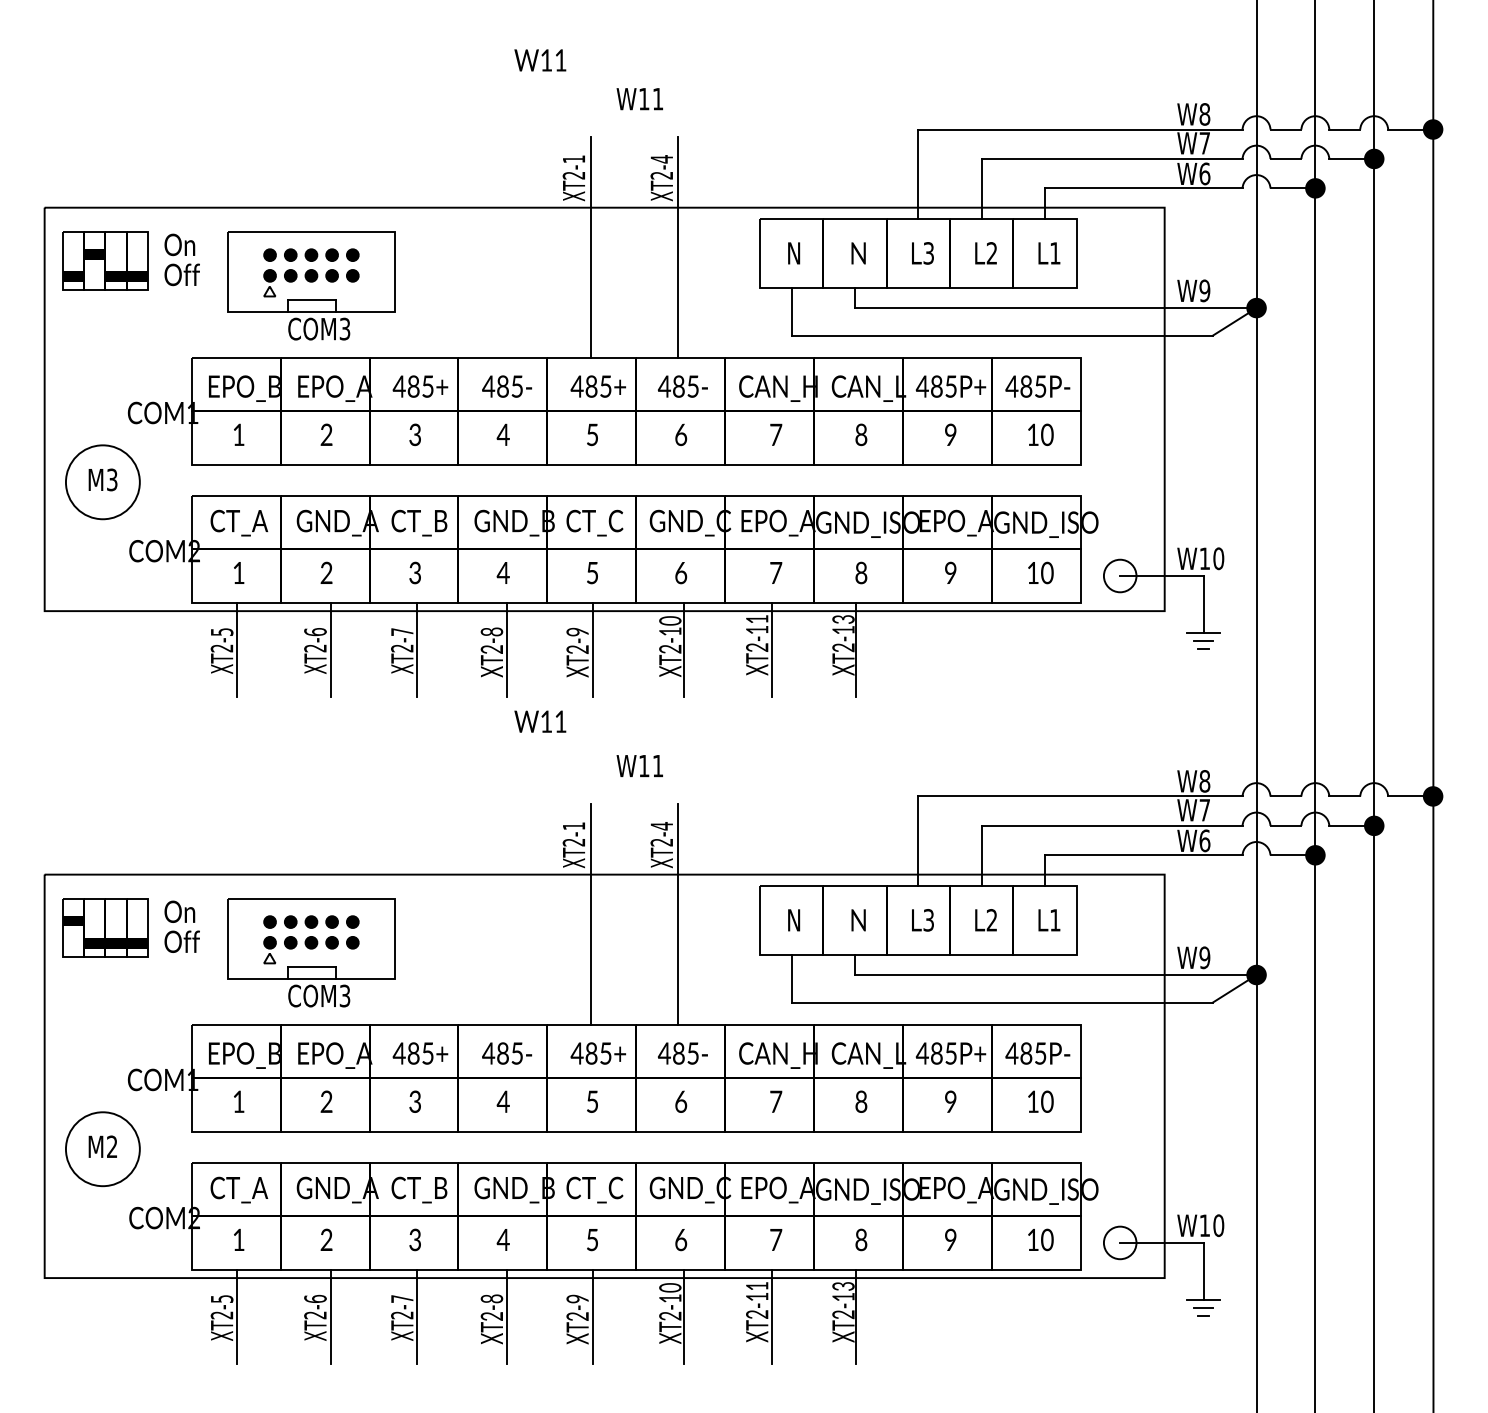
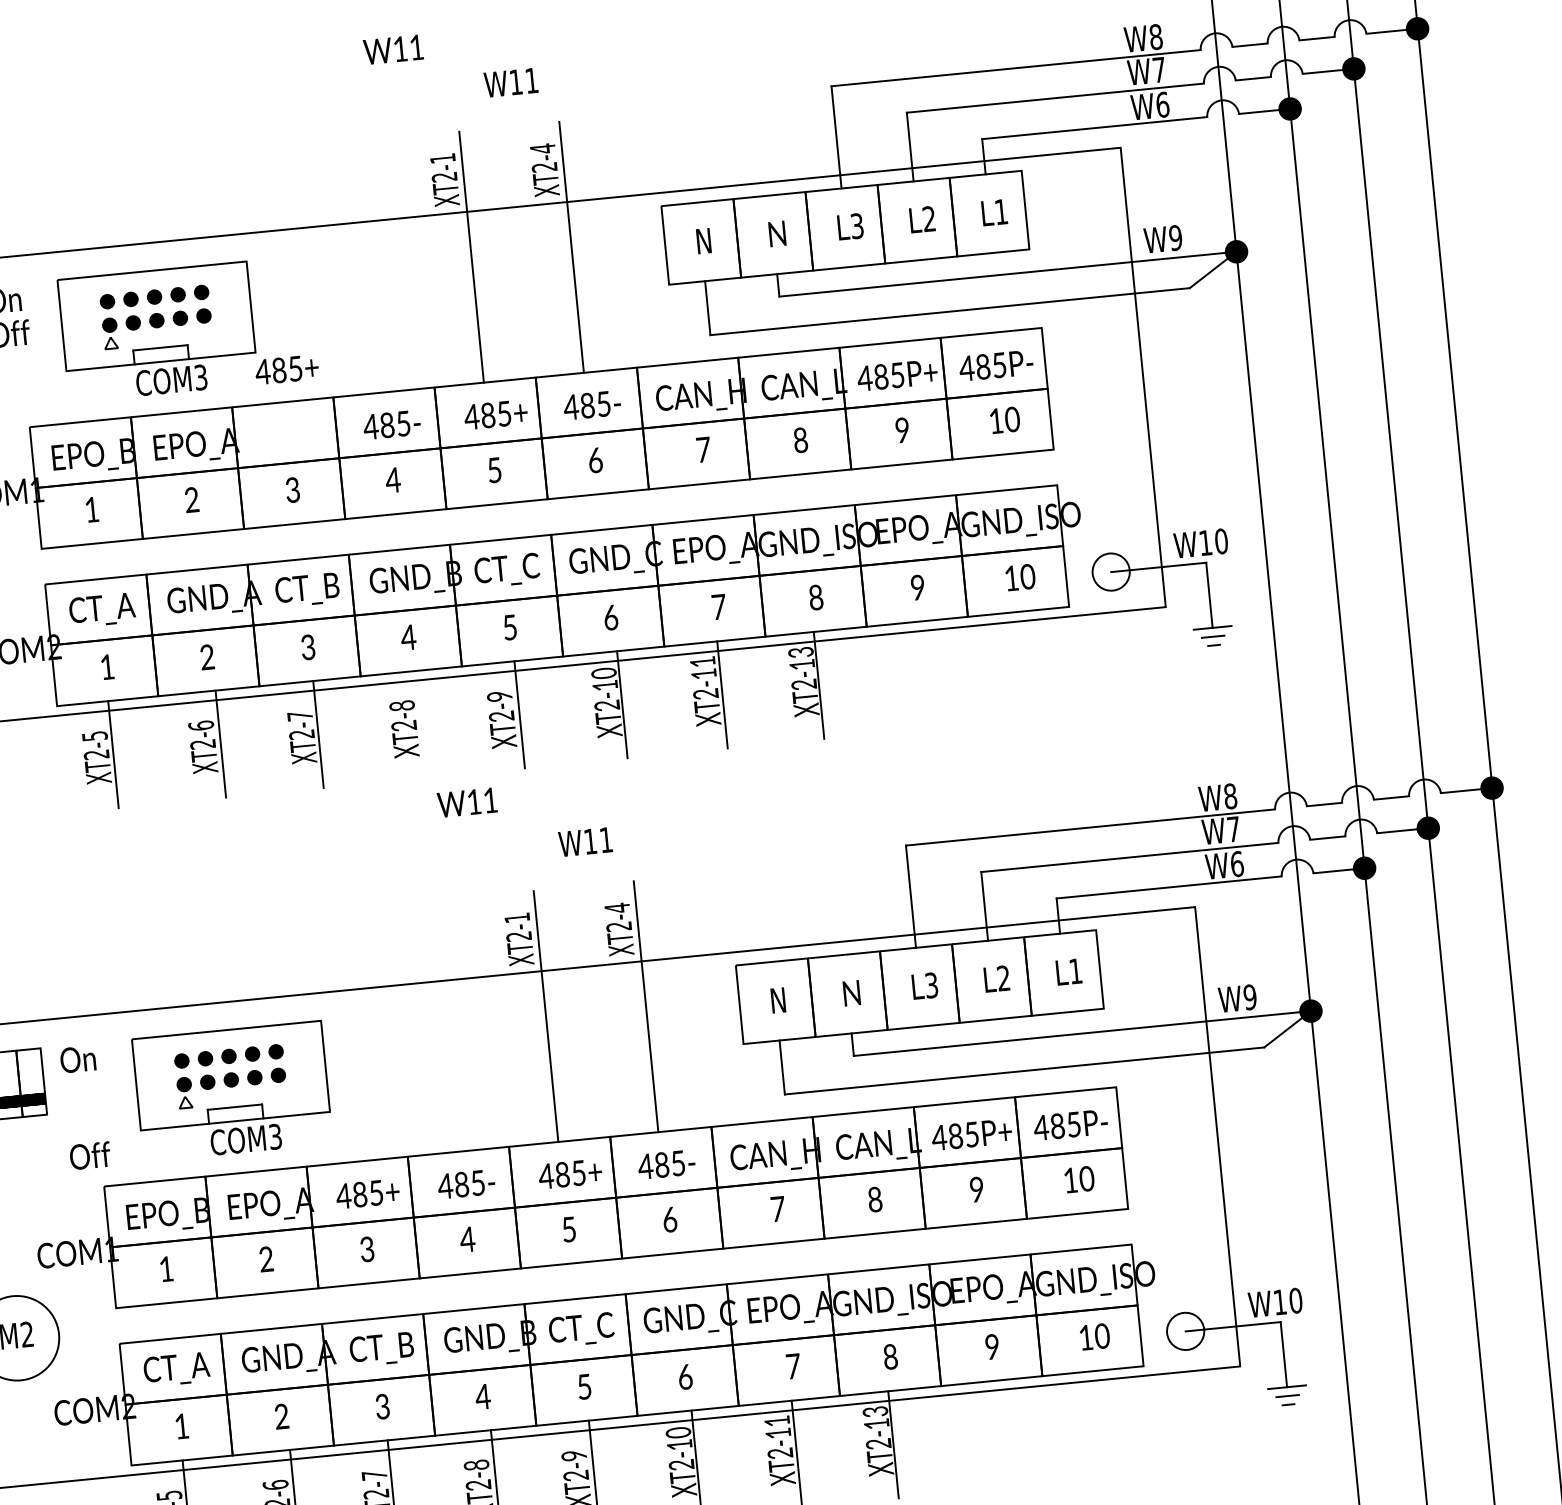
text: (420, 386) -> (287, 369), moved
line: (507, 649) -> (421, 724), removed
text: (181, 941) -> (89, 1155), moved

